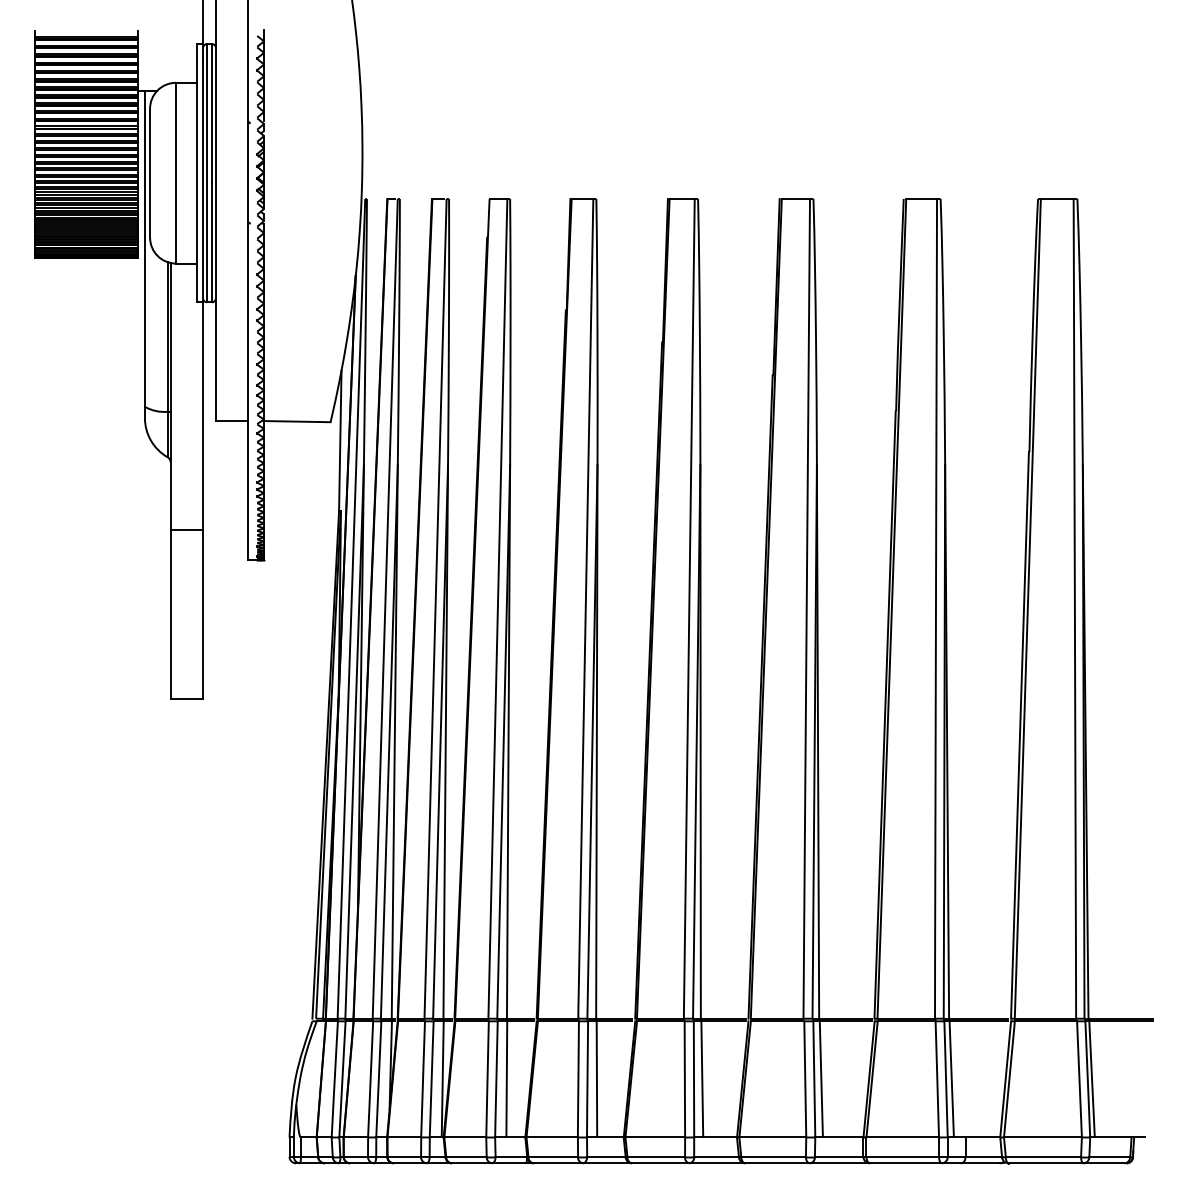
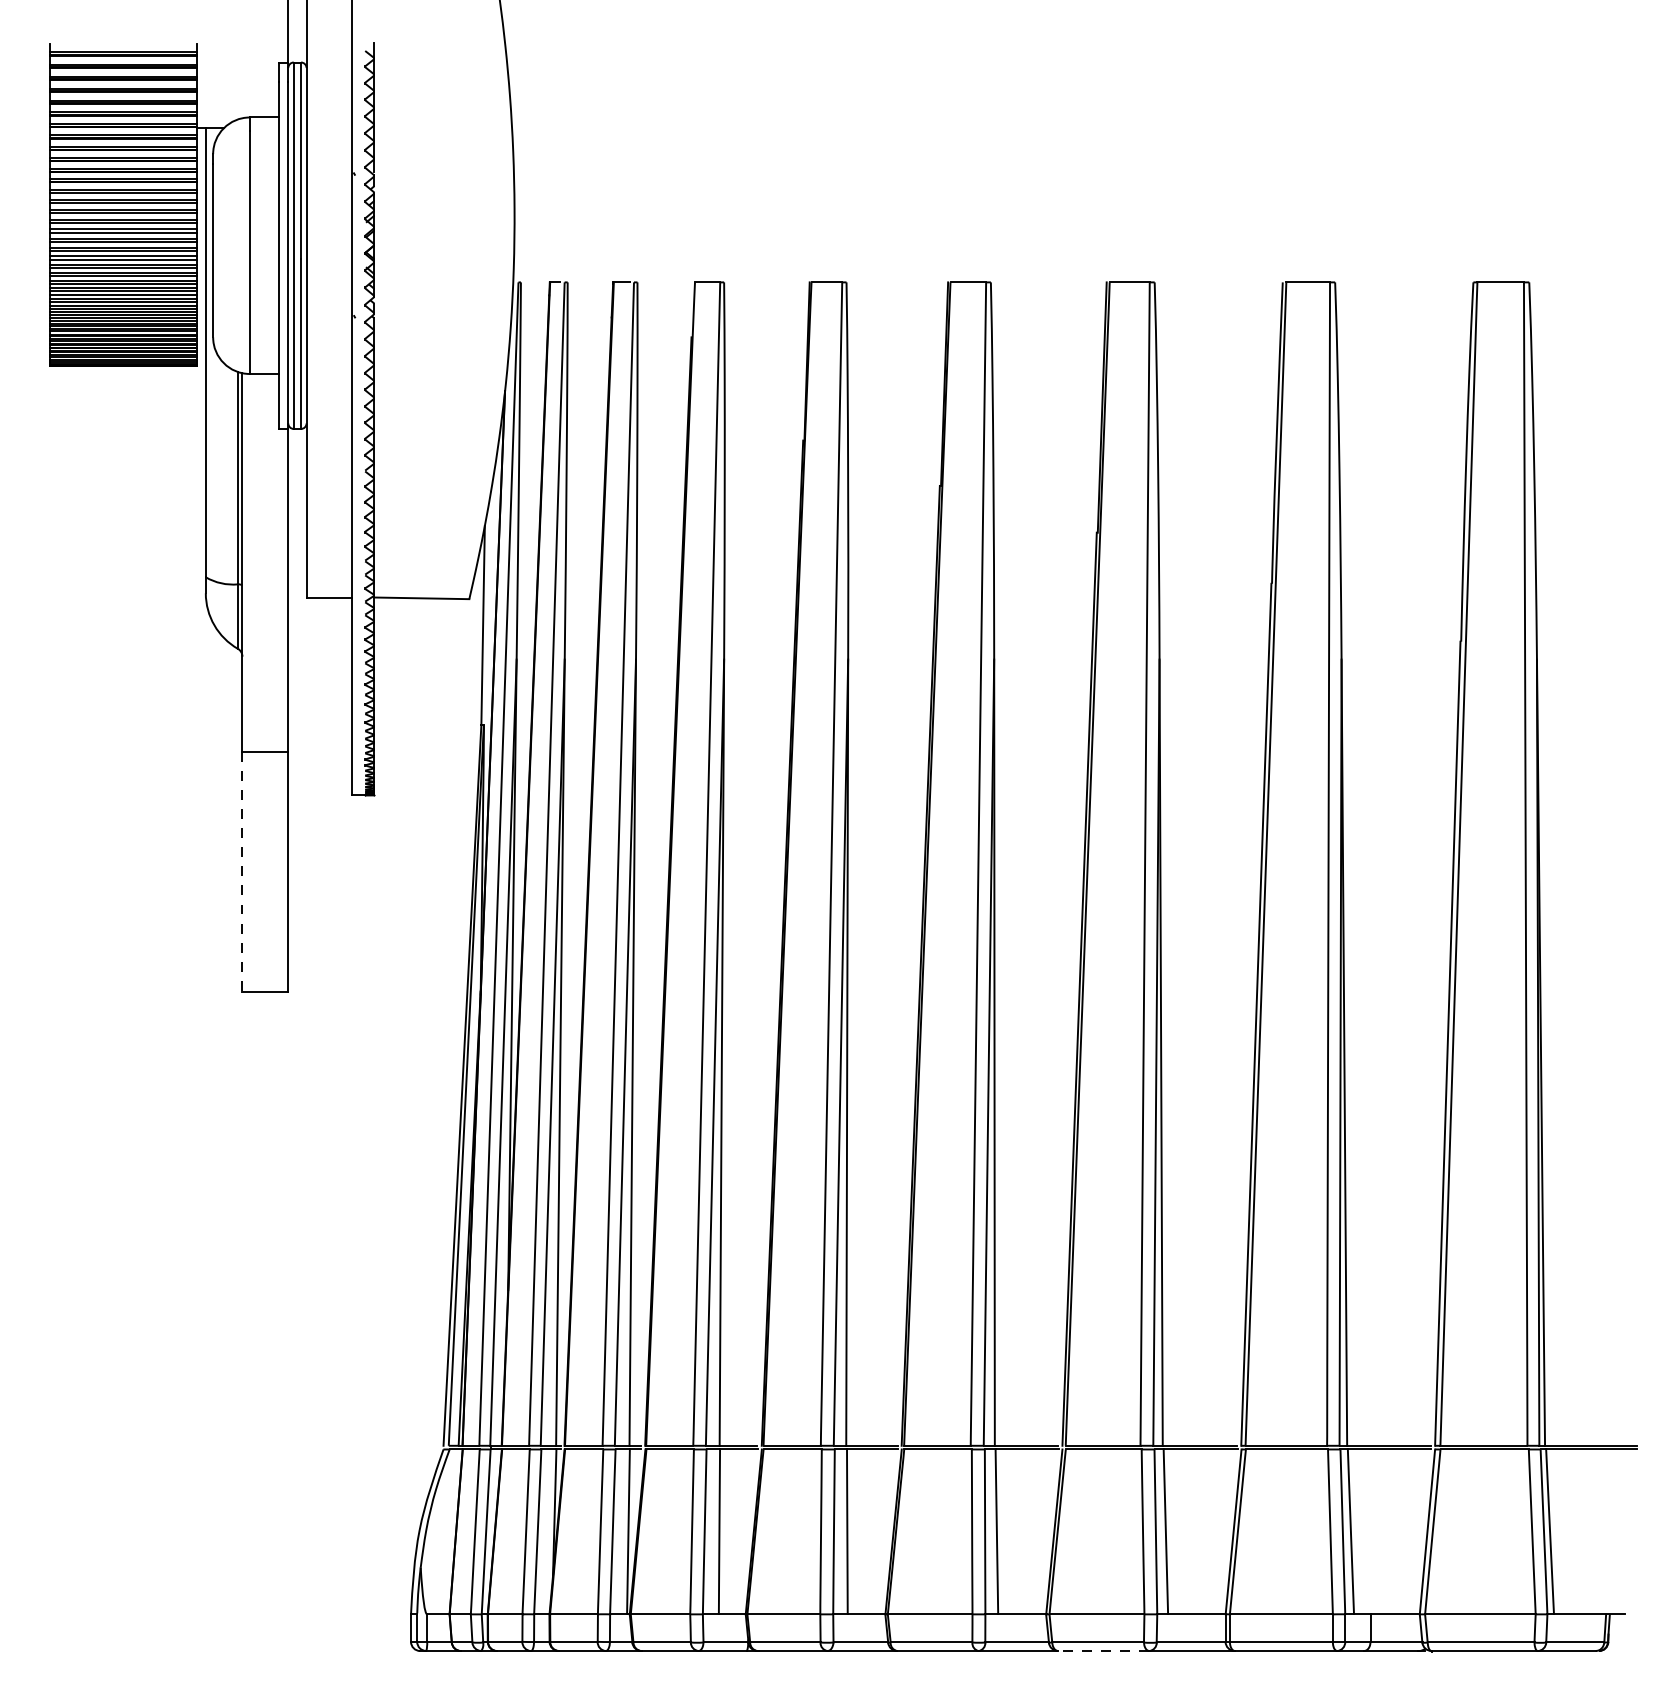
line: (170, 614) -> (242, 872), solid -> dashed
line: (777, 1163) -> (1103, 1651), solid -> dashed

